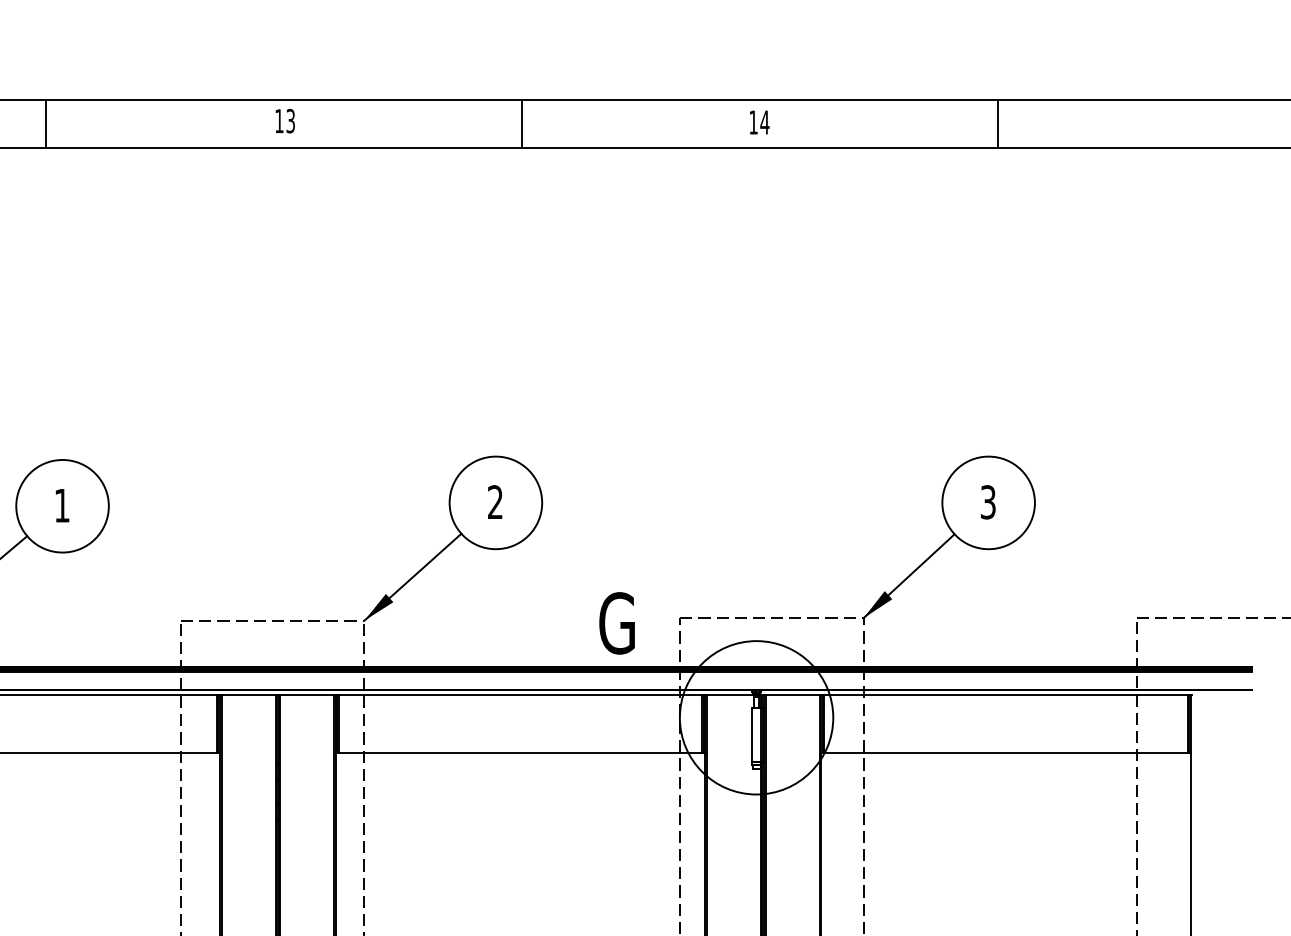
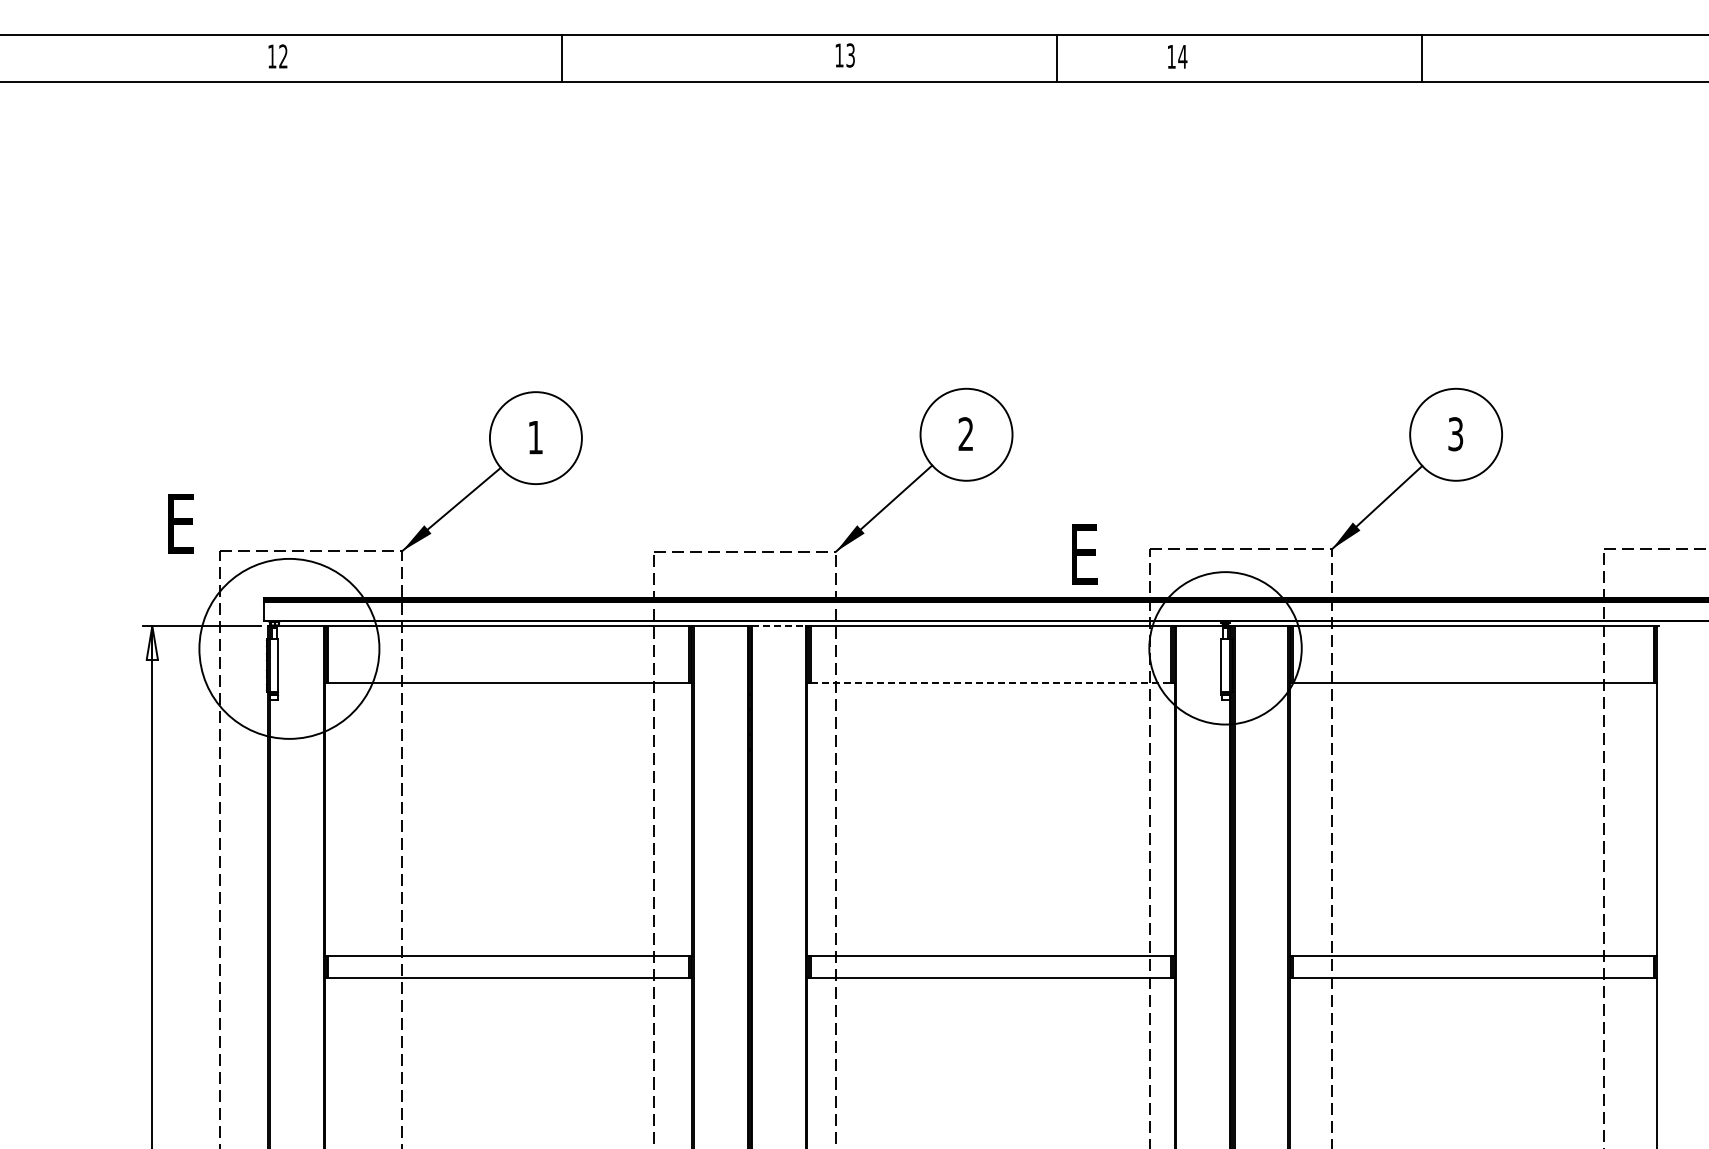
text: (284, 121) -> (844, 55), moved
text: (759, 122) -> (1177, 56), moved
line: (46, 123) -> (562, 57), moved
line: (522, 123) -> (1057, 57), moved
line: (998, 123) -> (1421, 57), moved
text: (616, 623) -> (1086, 554), G -> E
line: (307, 695) -> (779, 626), solid -> dashed
line: (521, 752) -> (991, 682), solid -> dashed

